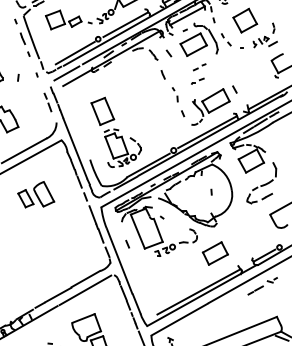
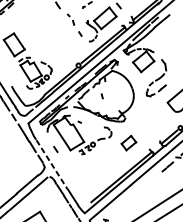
line: (211, 191) -> (102, 95), moved
part: (214, 253) -> (128, 143), size x0.7
line: (119, 261) -> (51, 164), solid -> dashed

